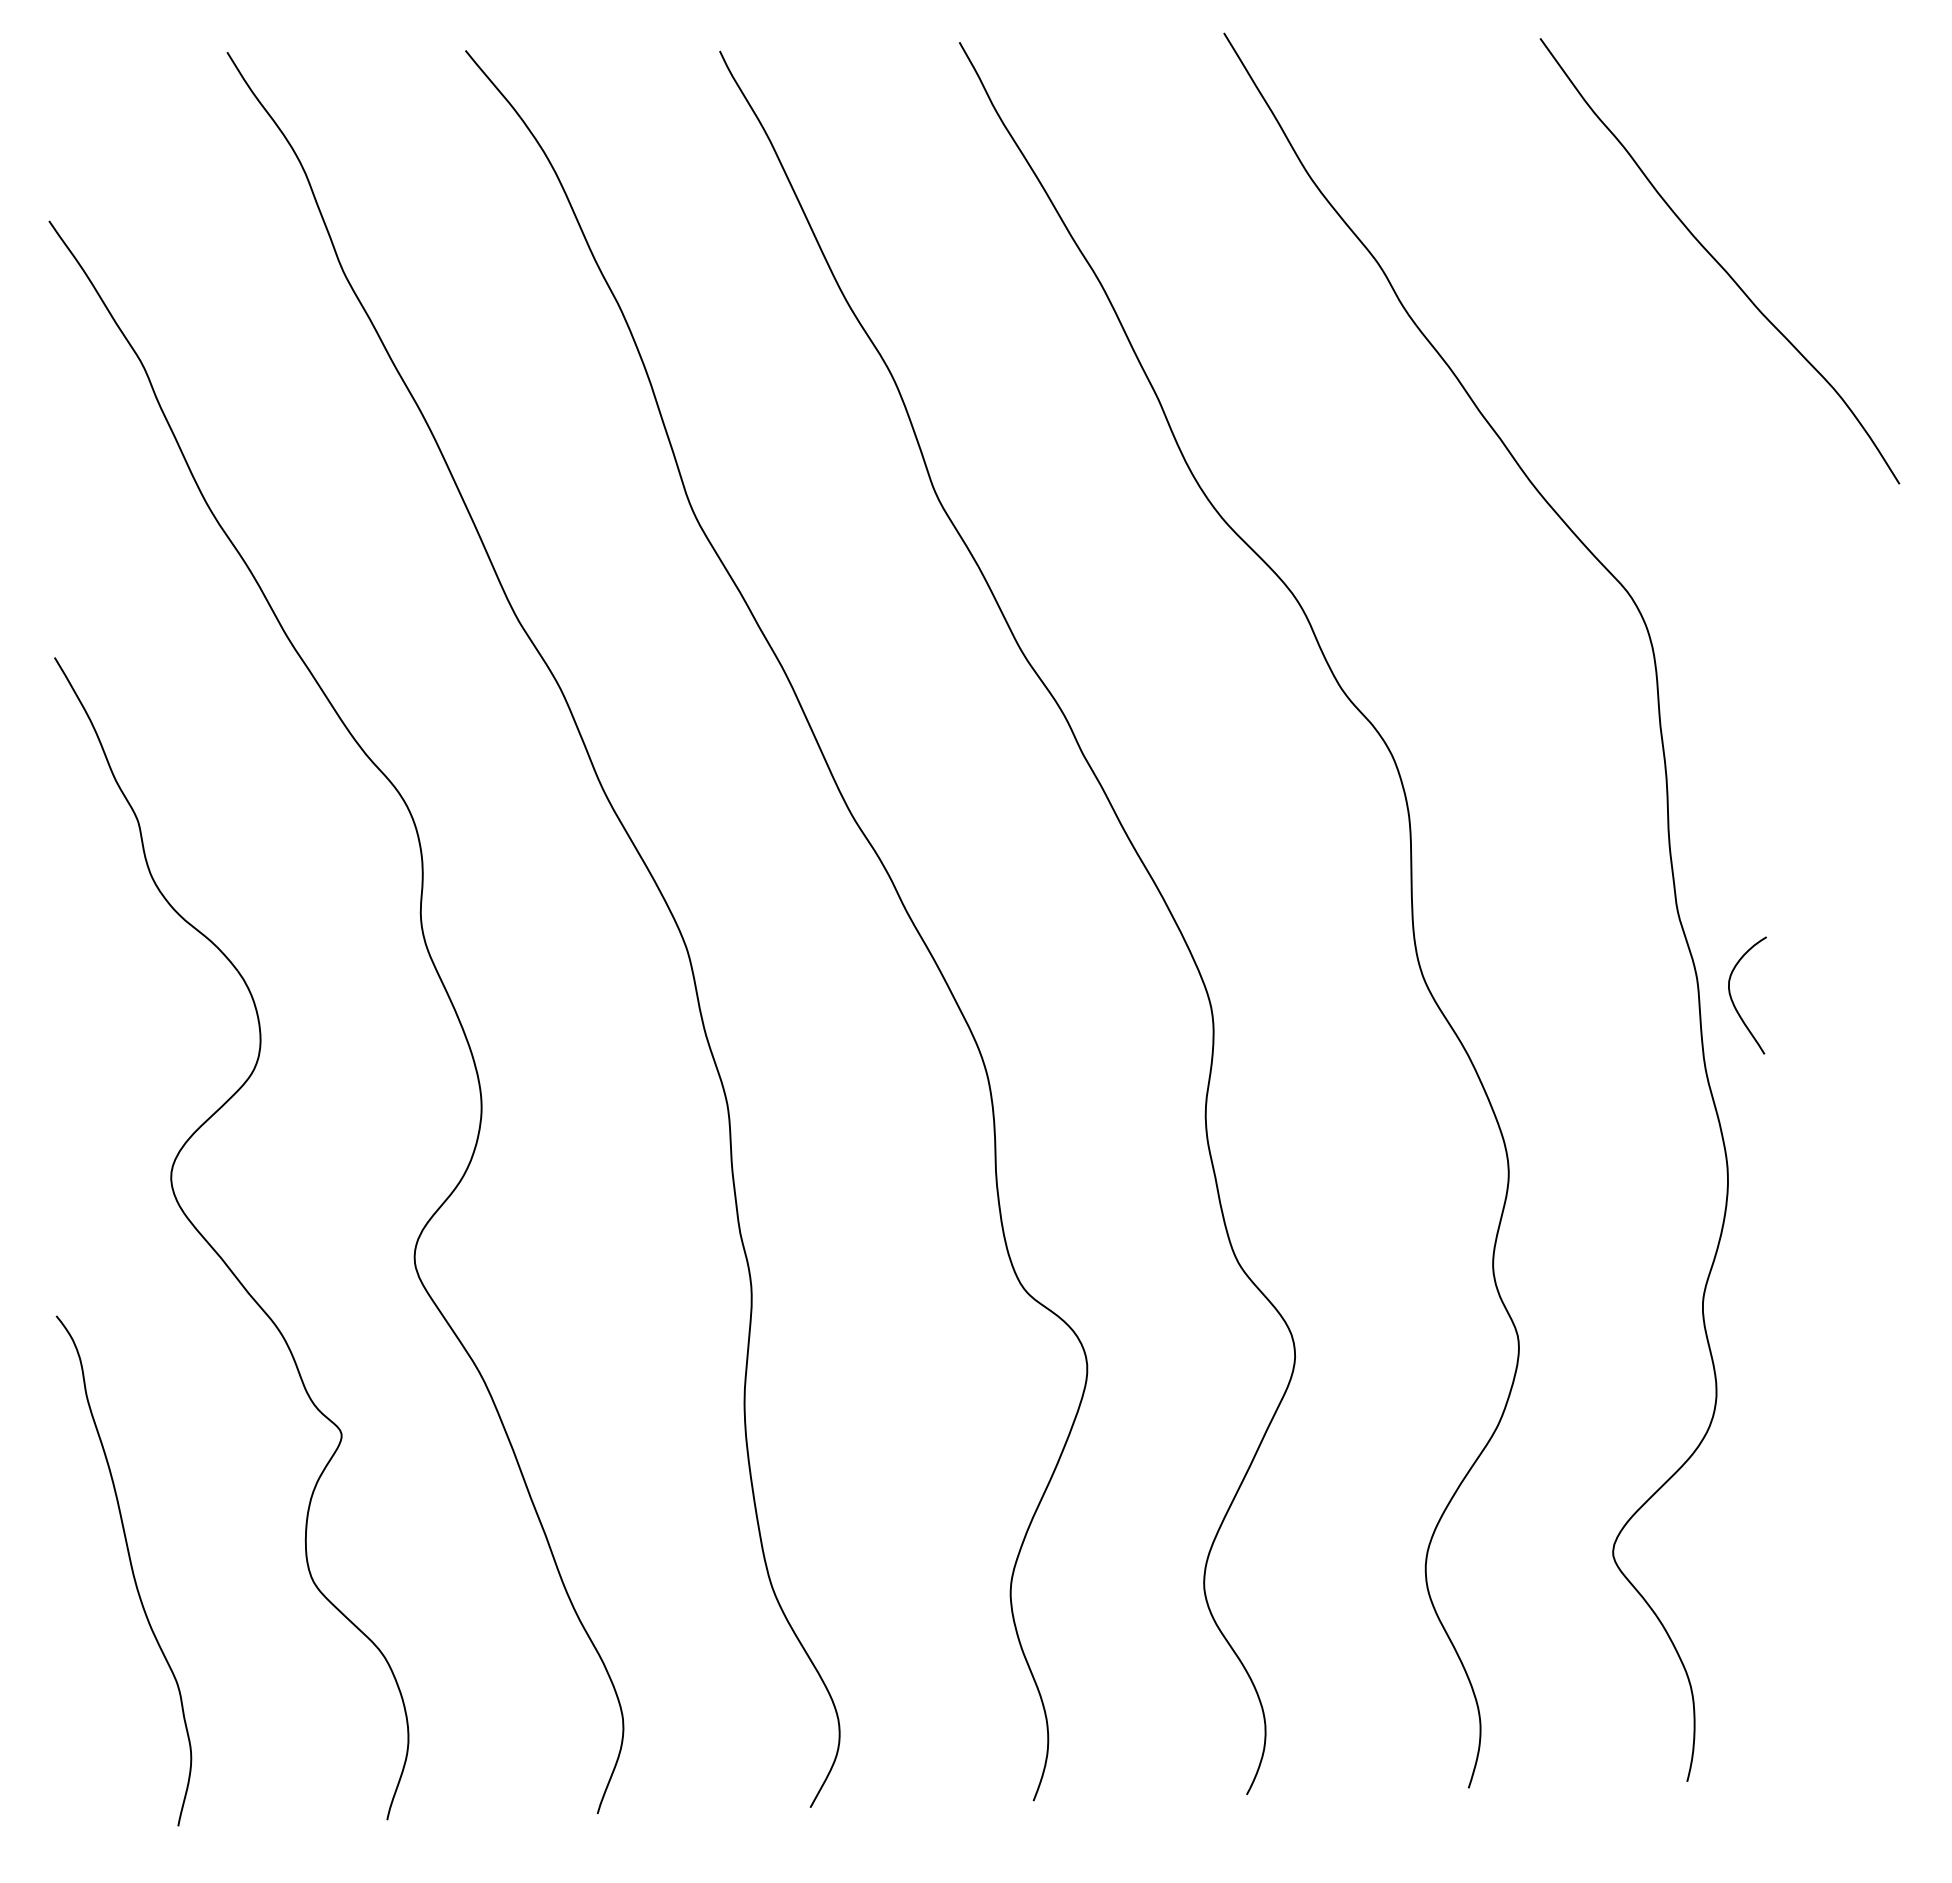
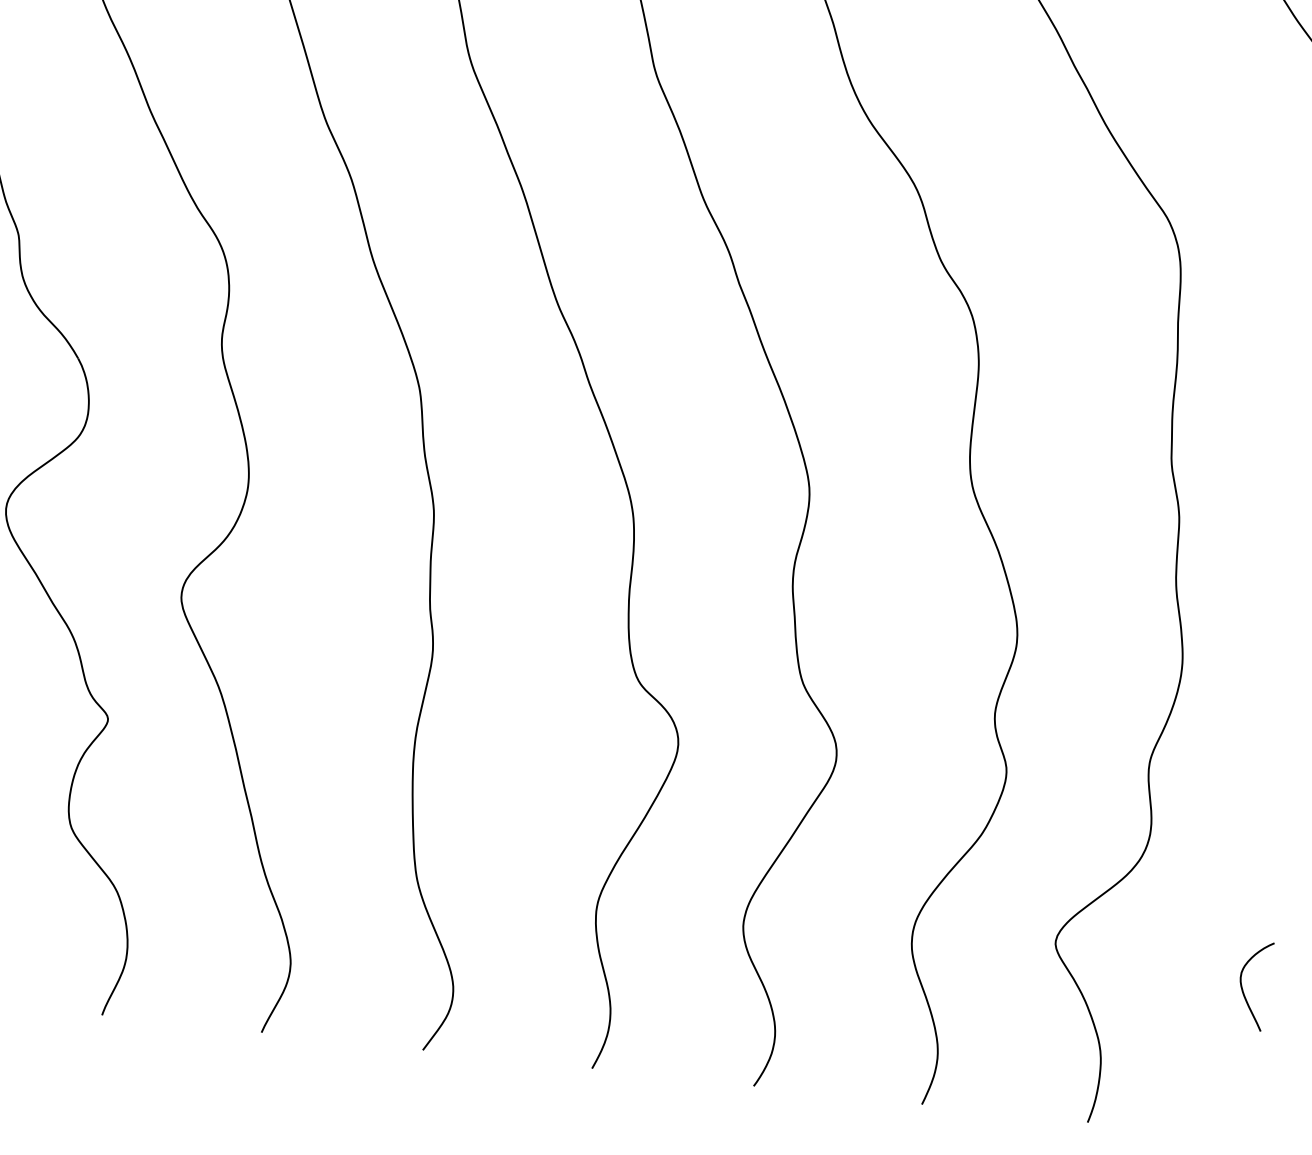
curve: (1733, 1001) -> (1242, 988), moved

